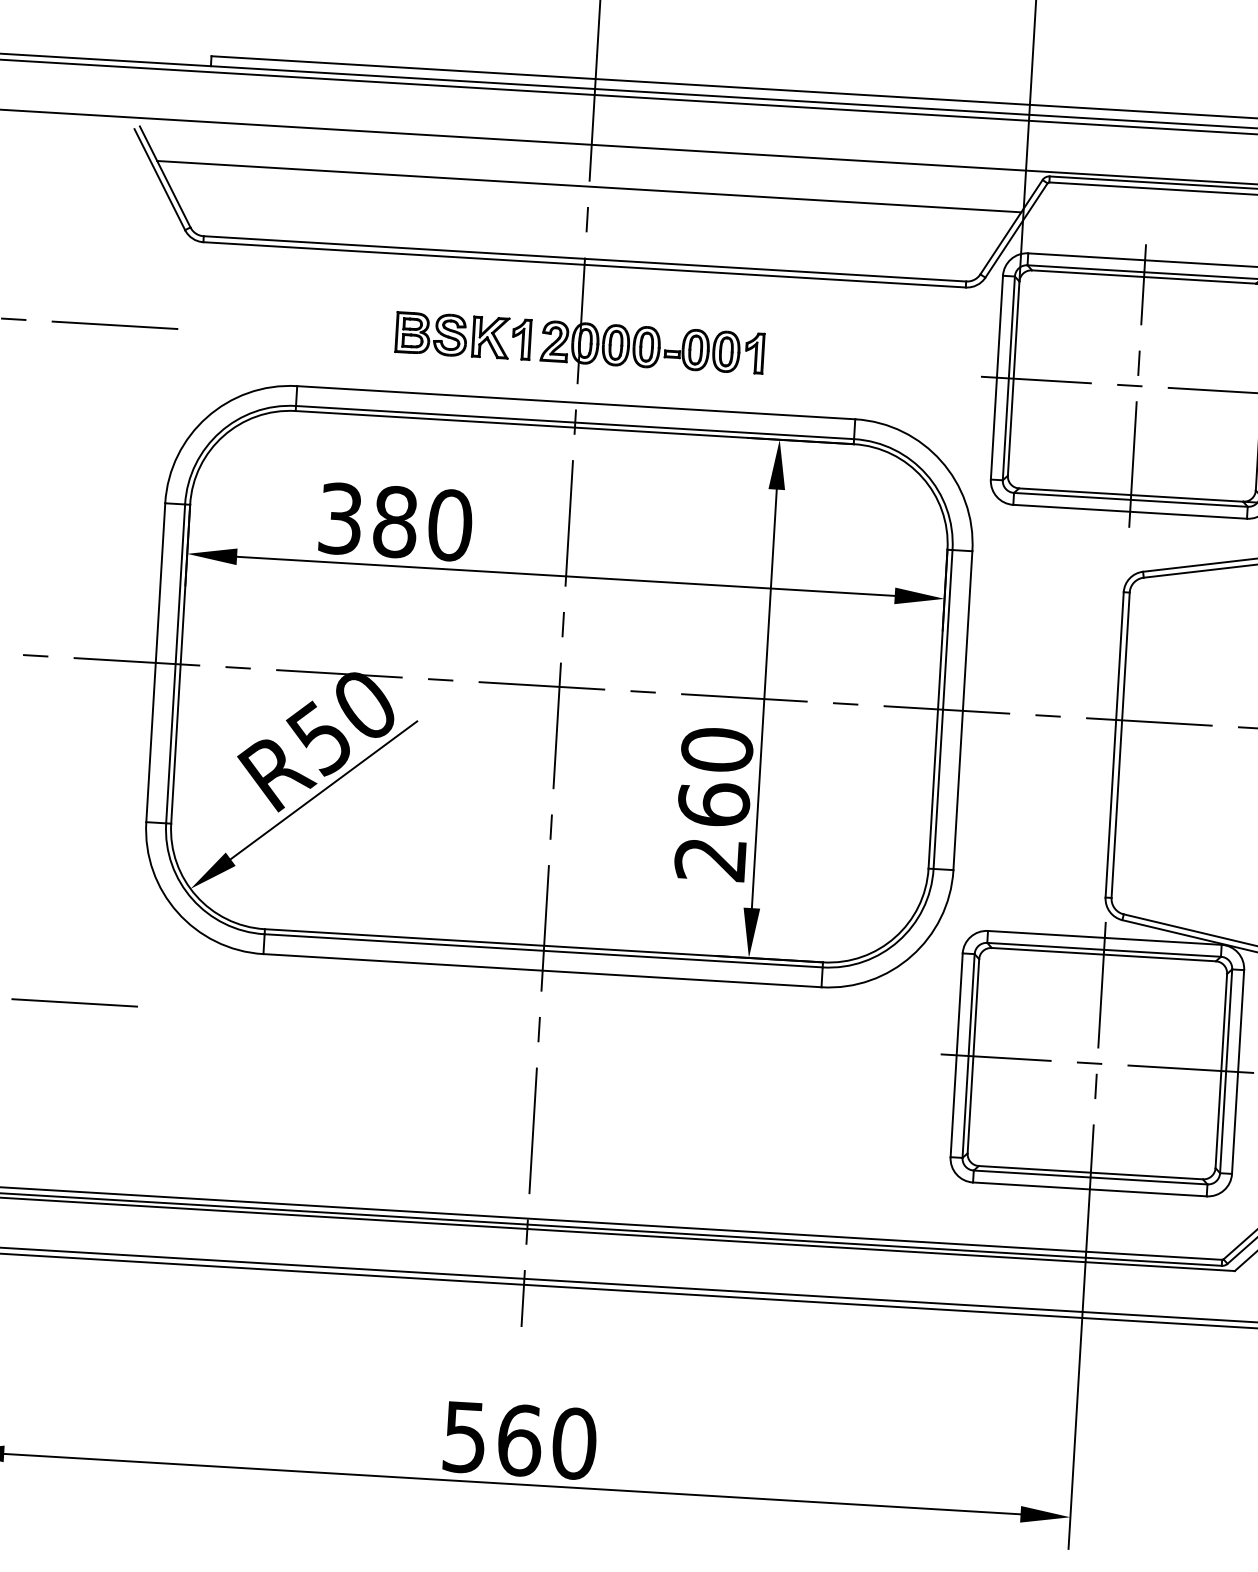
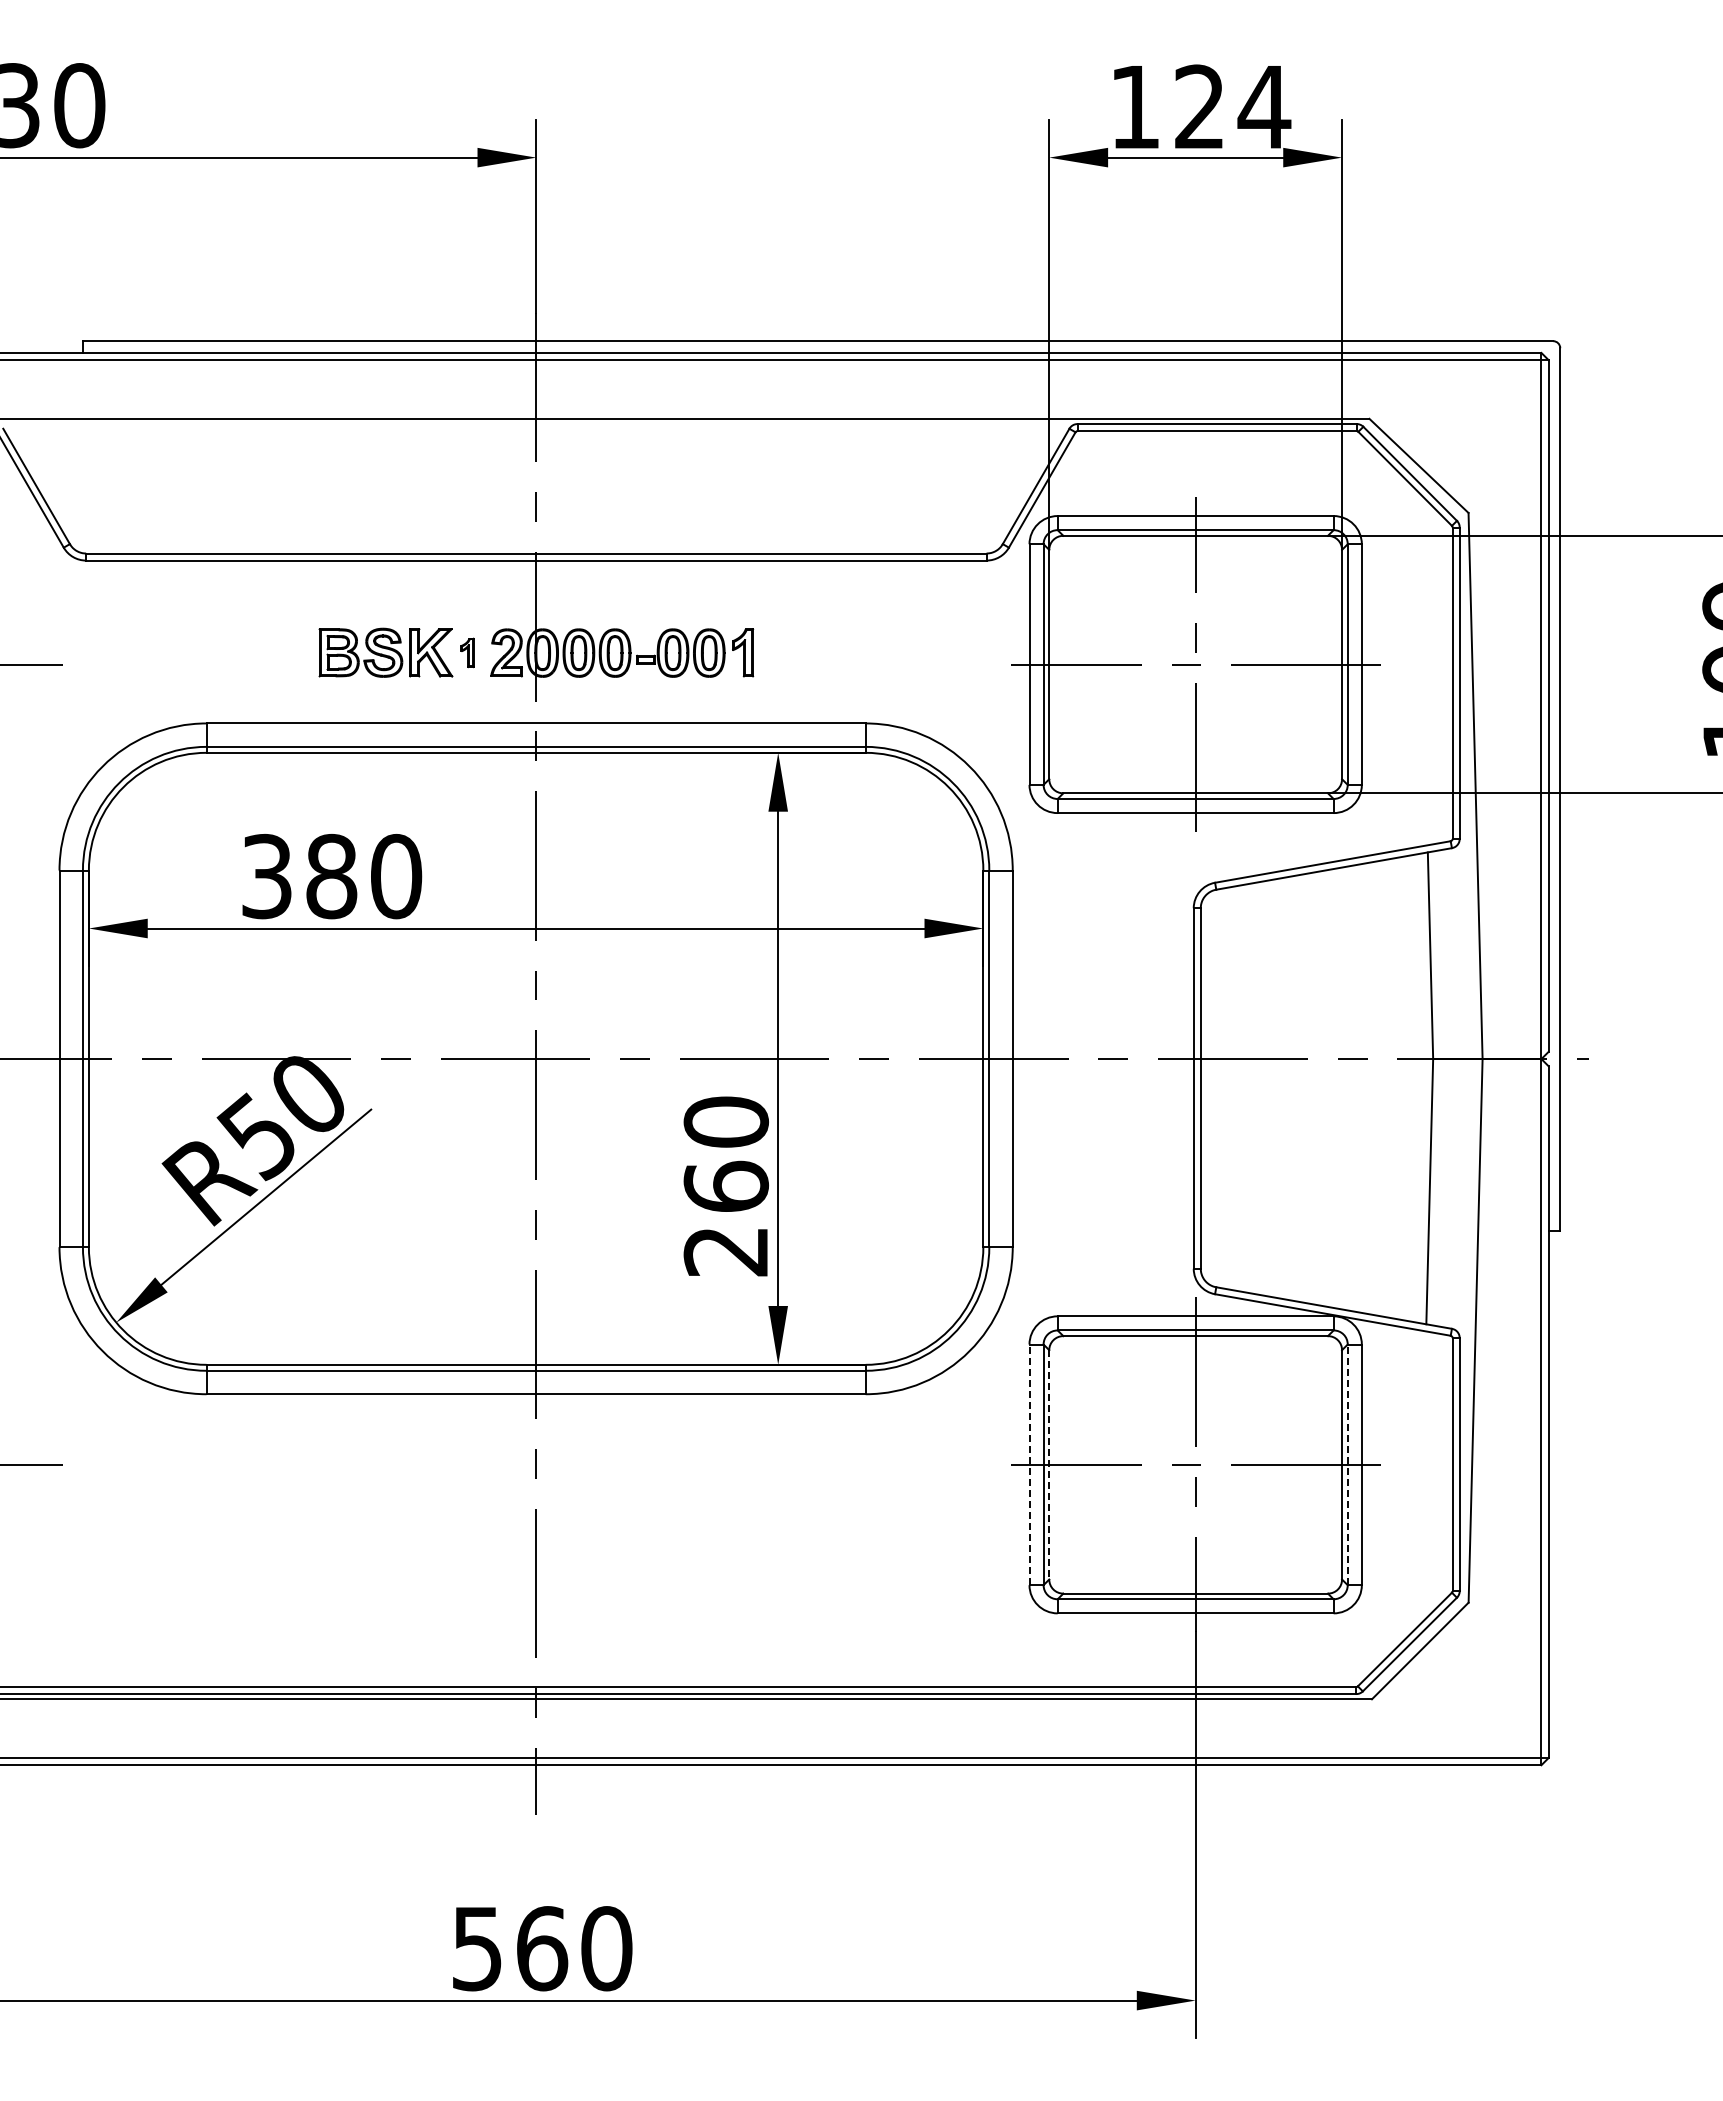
line: (589, 186) -> (536, 468), removed
part: (521, 339) -> (467, 652), size x0.6
line: (956, 1054) -> (1029, 1464), solid -> dashed
line: (973, 1056) -> (1049, 1464), solid -> dashed
line: (1225, 1070) -> (1347, 1464), solid -> dashed

